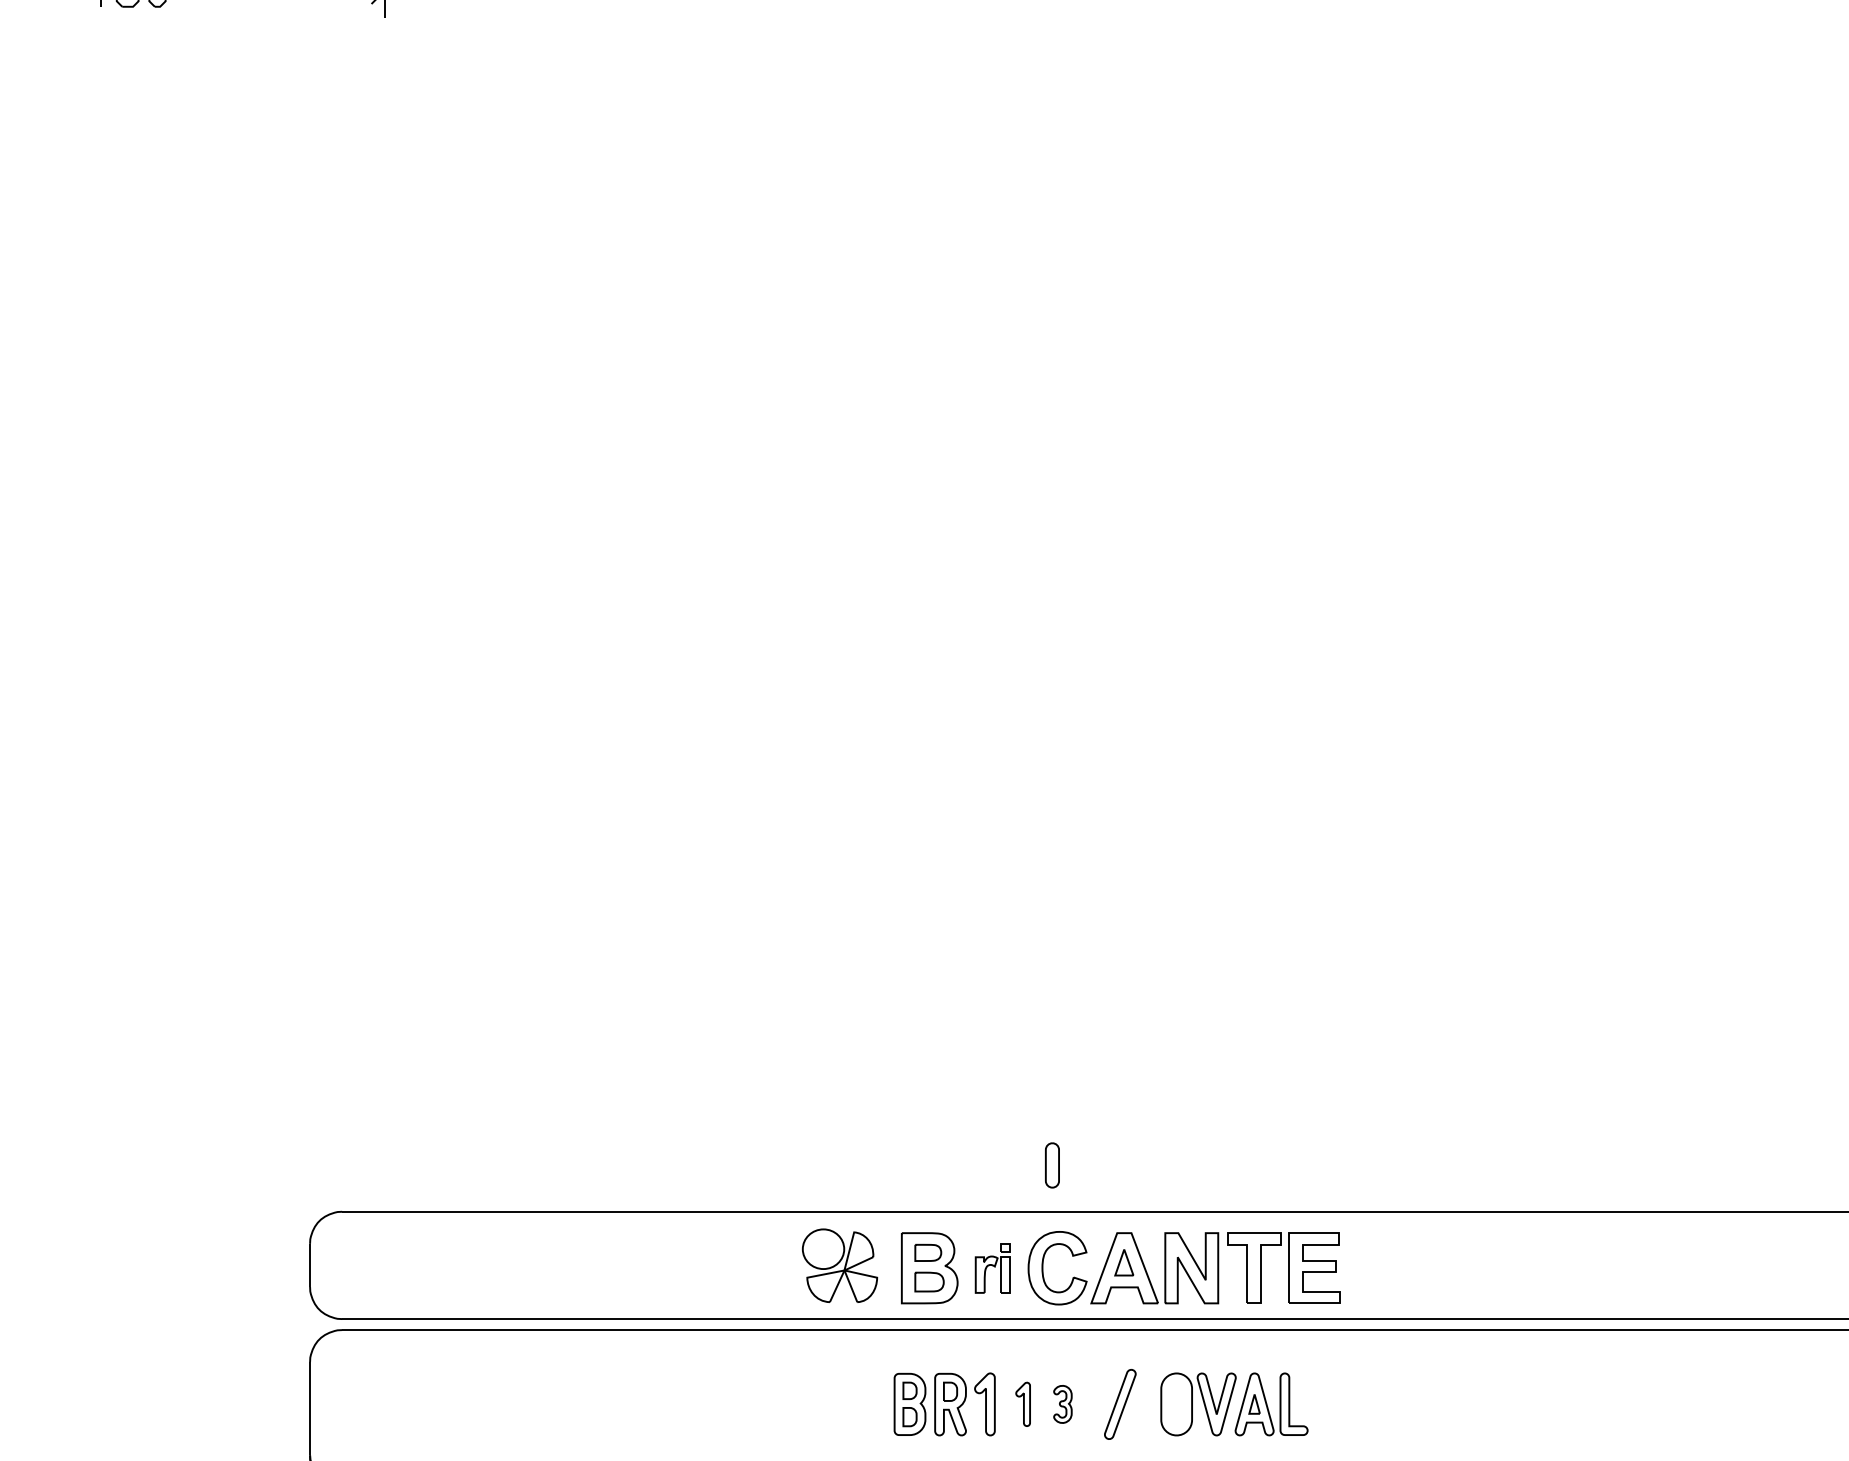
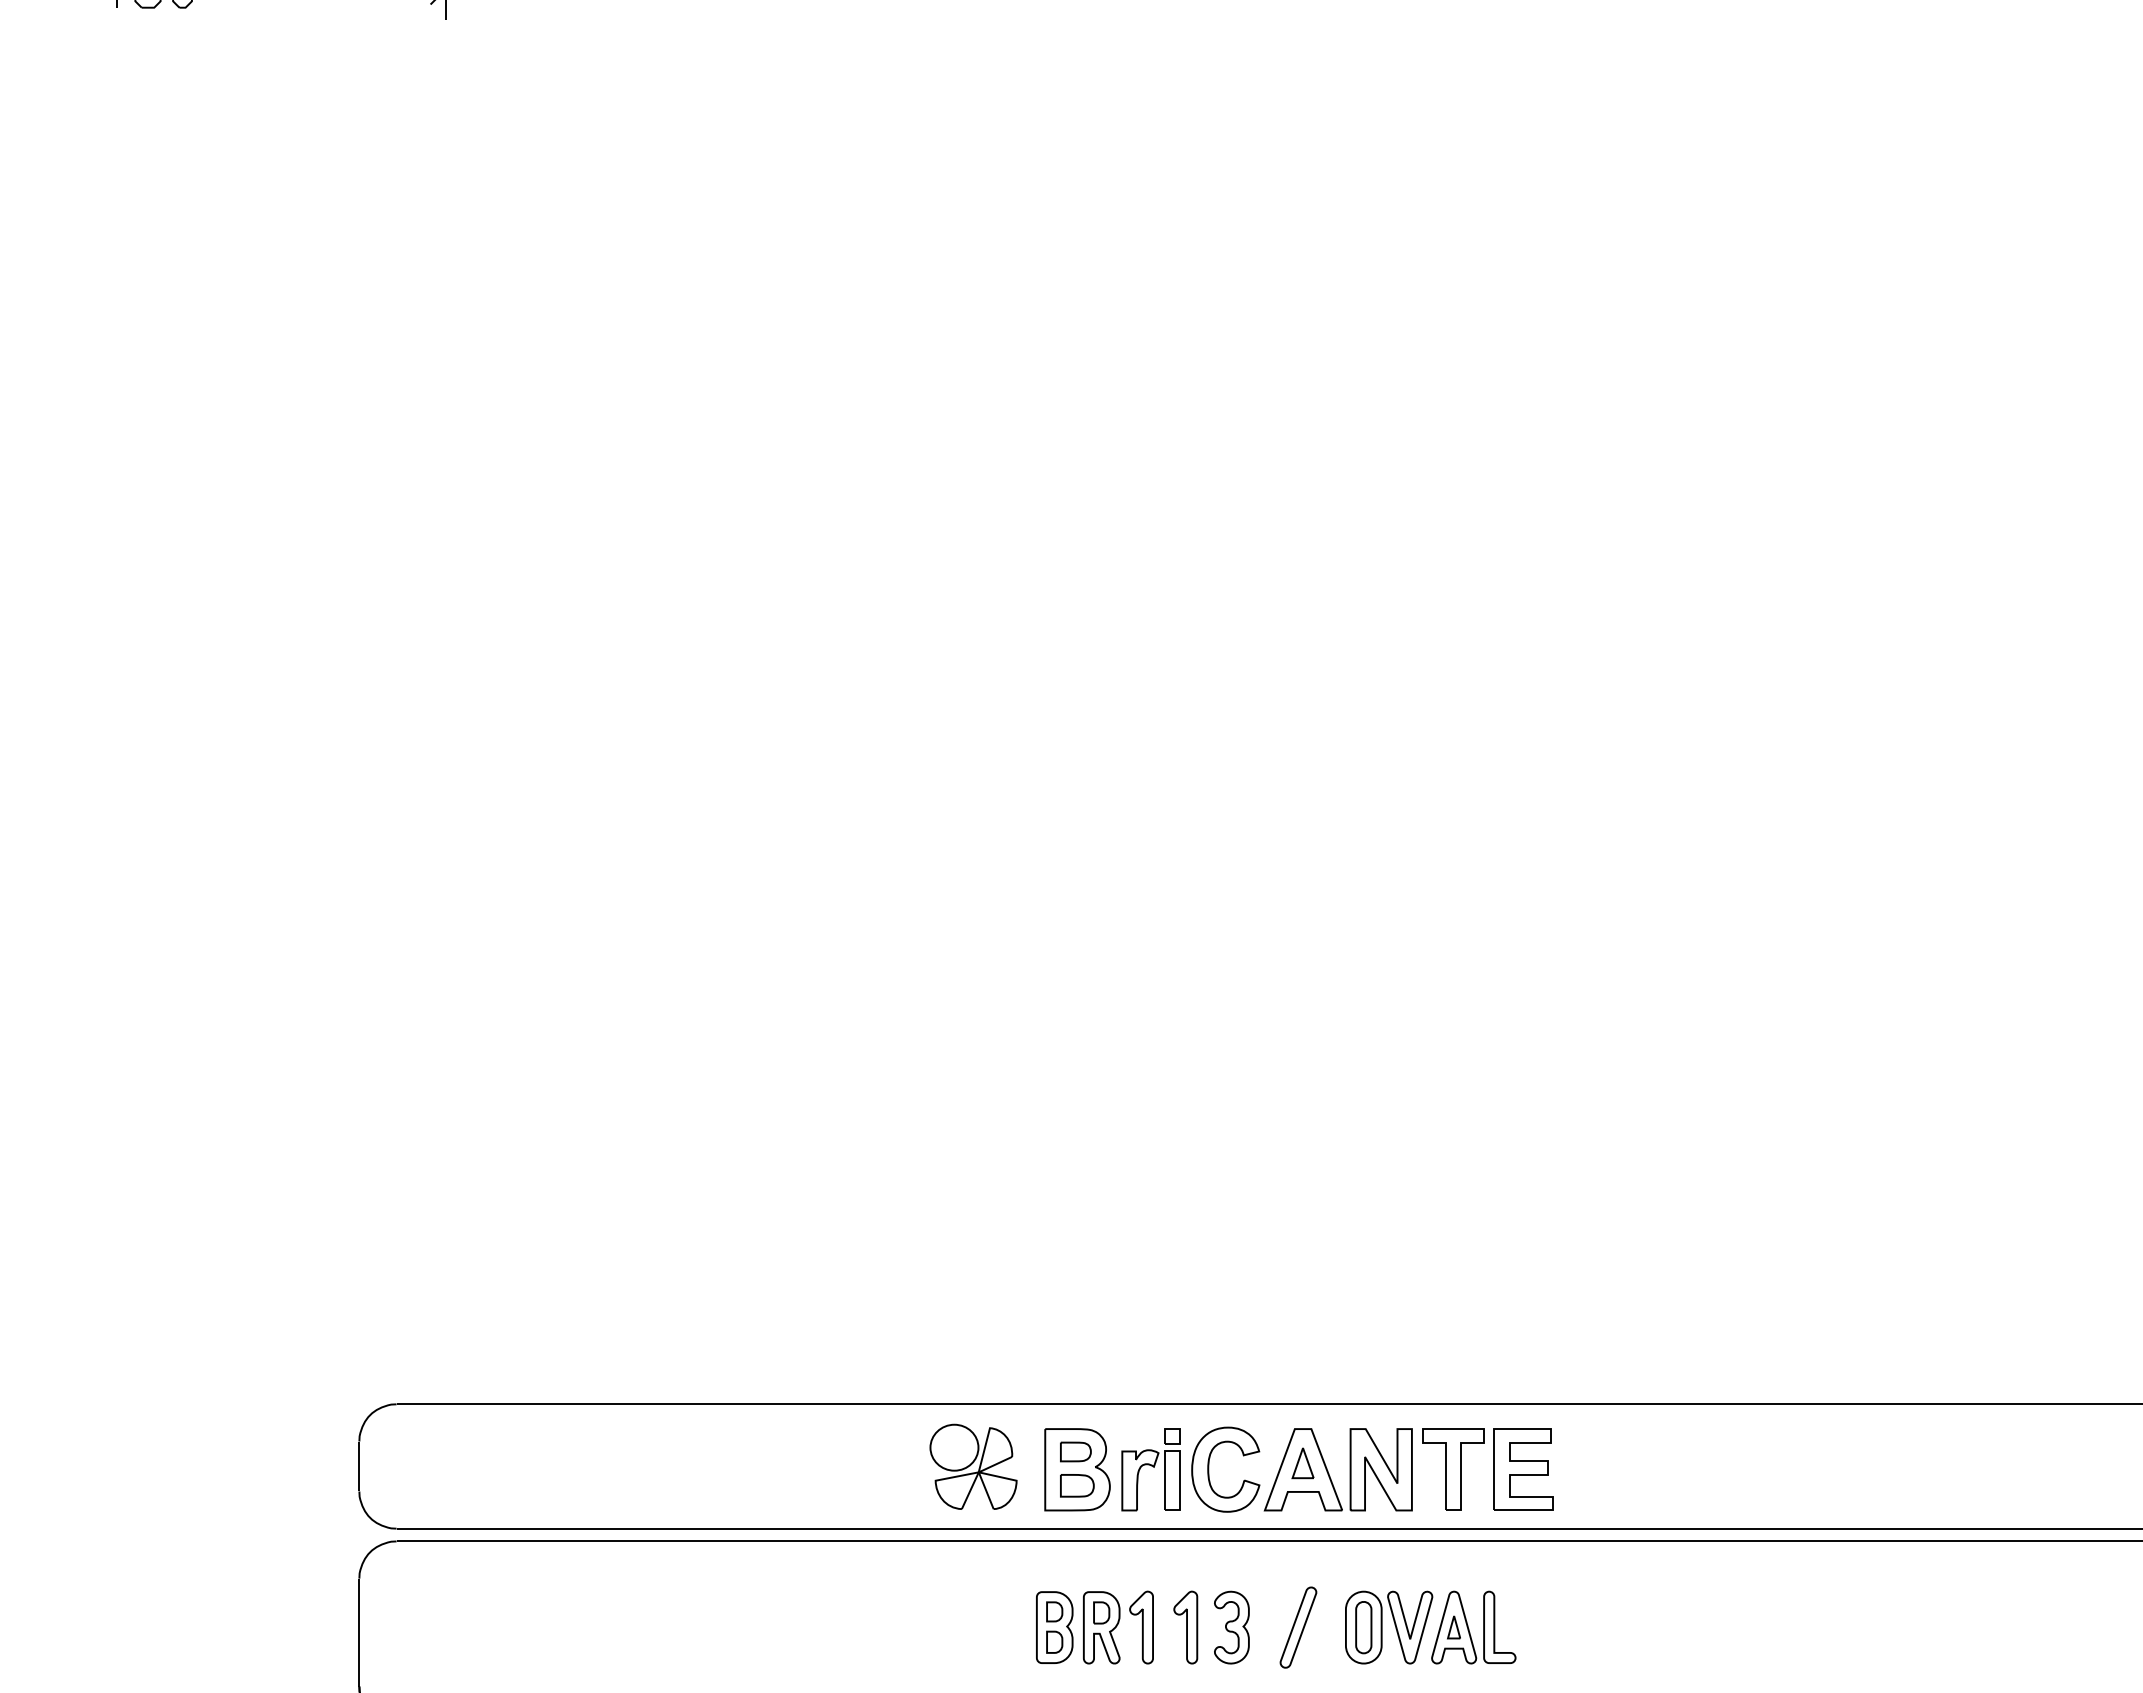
part: (1052, 1165) -> (1363, 1627), moved
part: (992, 1268) -> (1150, 1469), size x1.43
part: (1022, 1404) -> (1185, 1627), size x1.43
part: (1062, 1404) -> (1231, 1627), size x1.67

